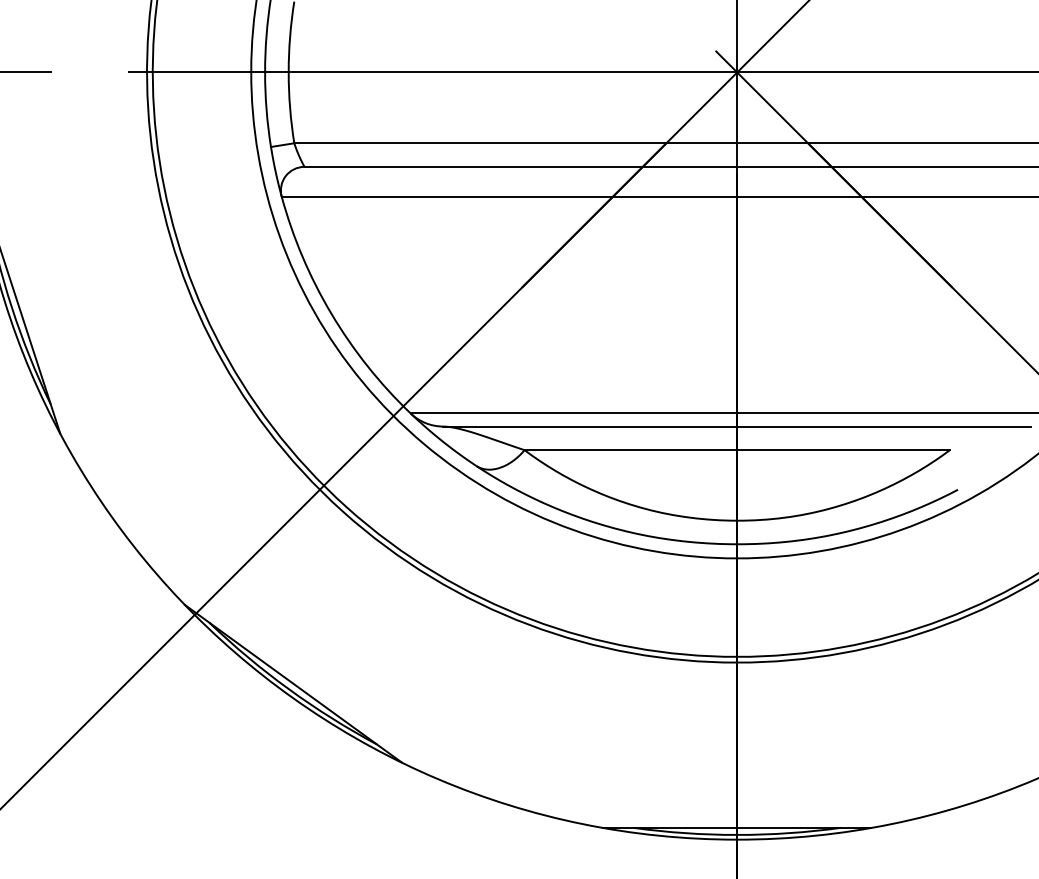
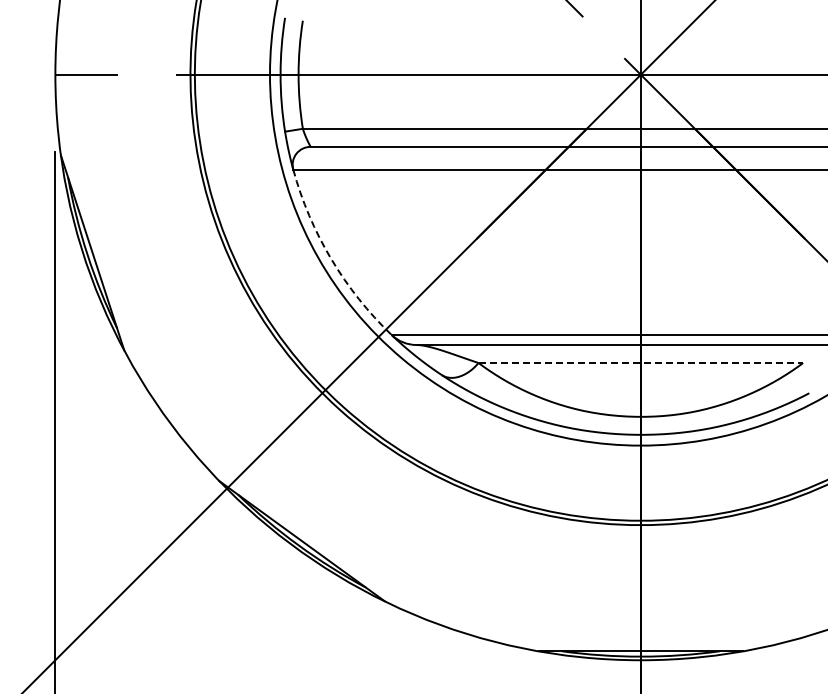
arc: (331, 313) -> (331, 258), solid -> dashed
line: (738, 450) -> (641, 363), solid -> dashed

